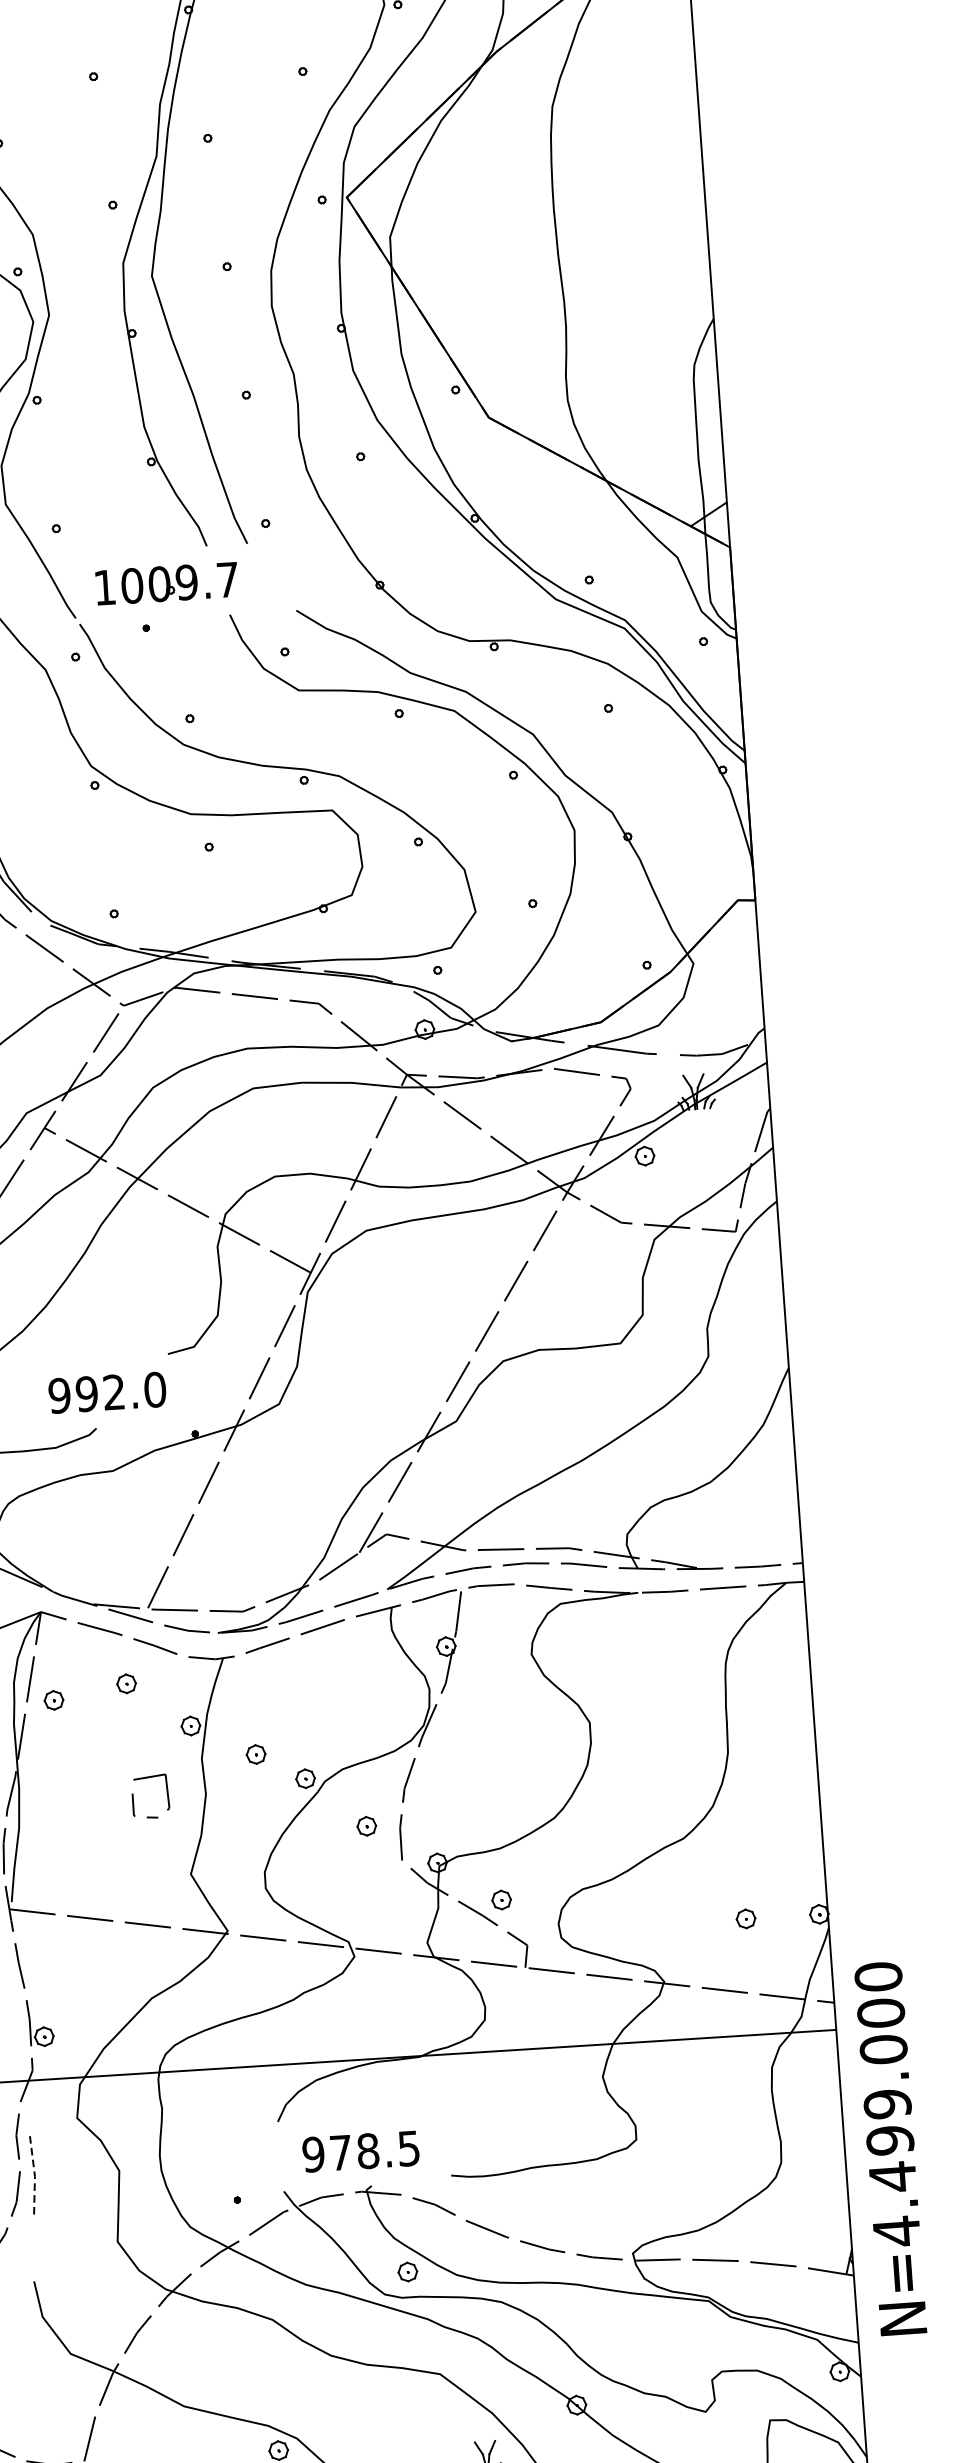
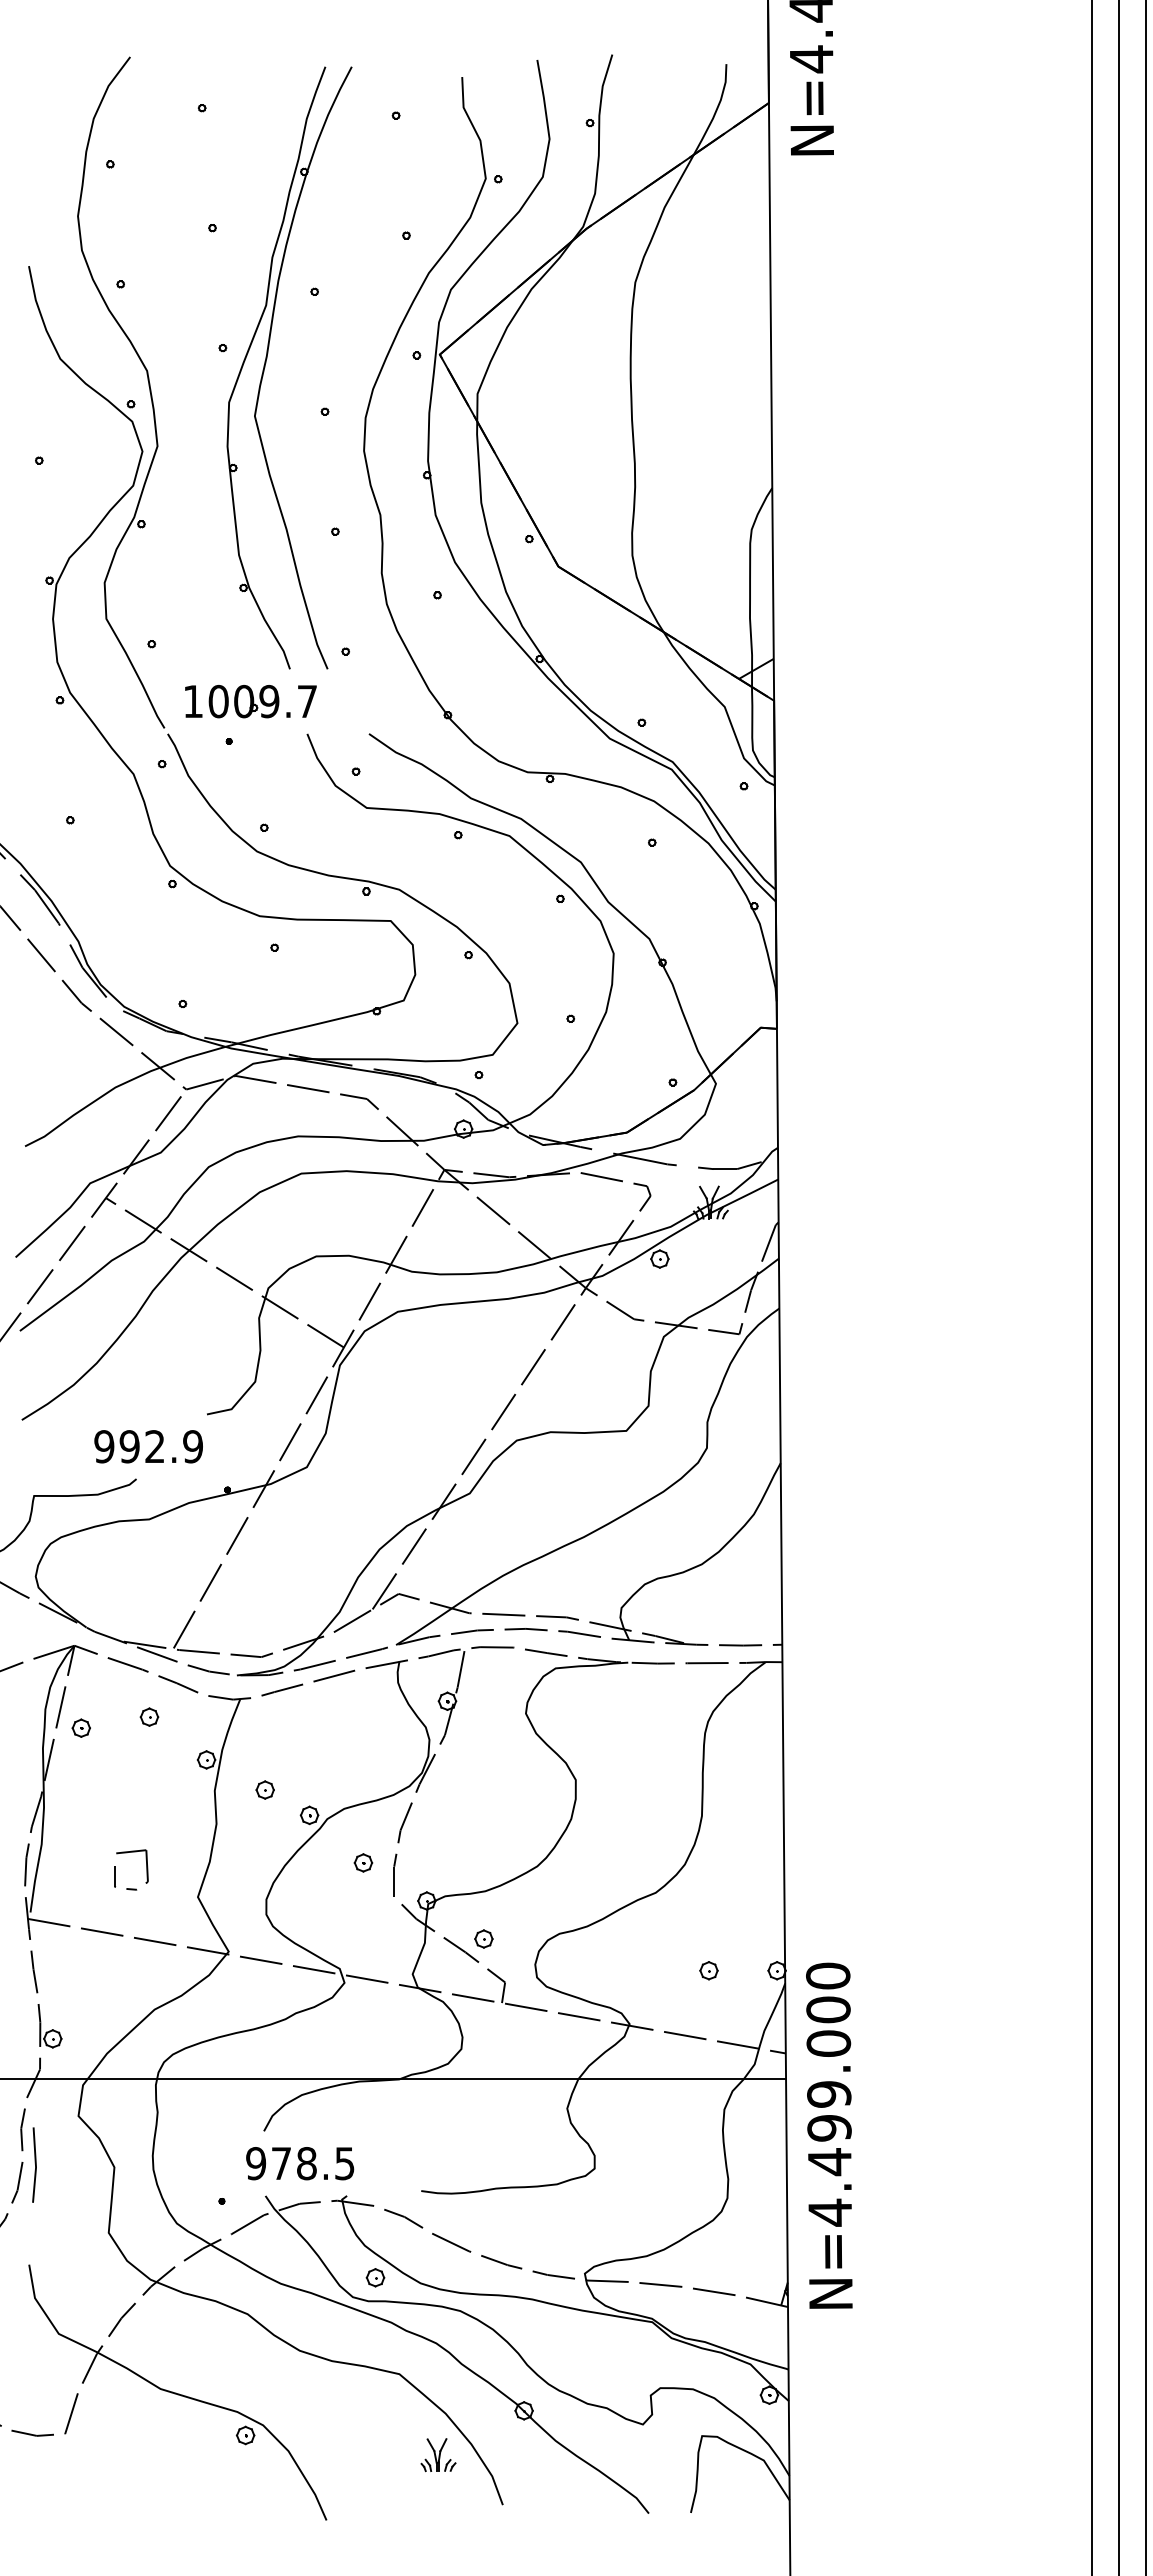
text: (155, 1389) -> (193, 1446), 992.0 -> 992.9
curve: (167, 1795) -> (146, 1869), moved
text: (890, 2148) -> (829, 2135), moved
text: (361, 2151) -> (300, 2163), moved
line: (34, 2174) -> (35, 2165), dashed -> solid

